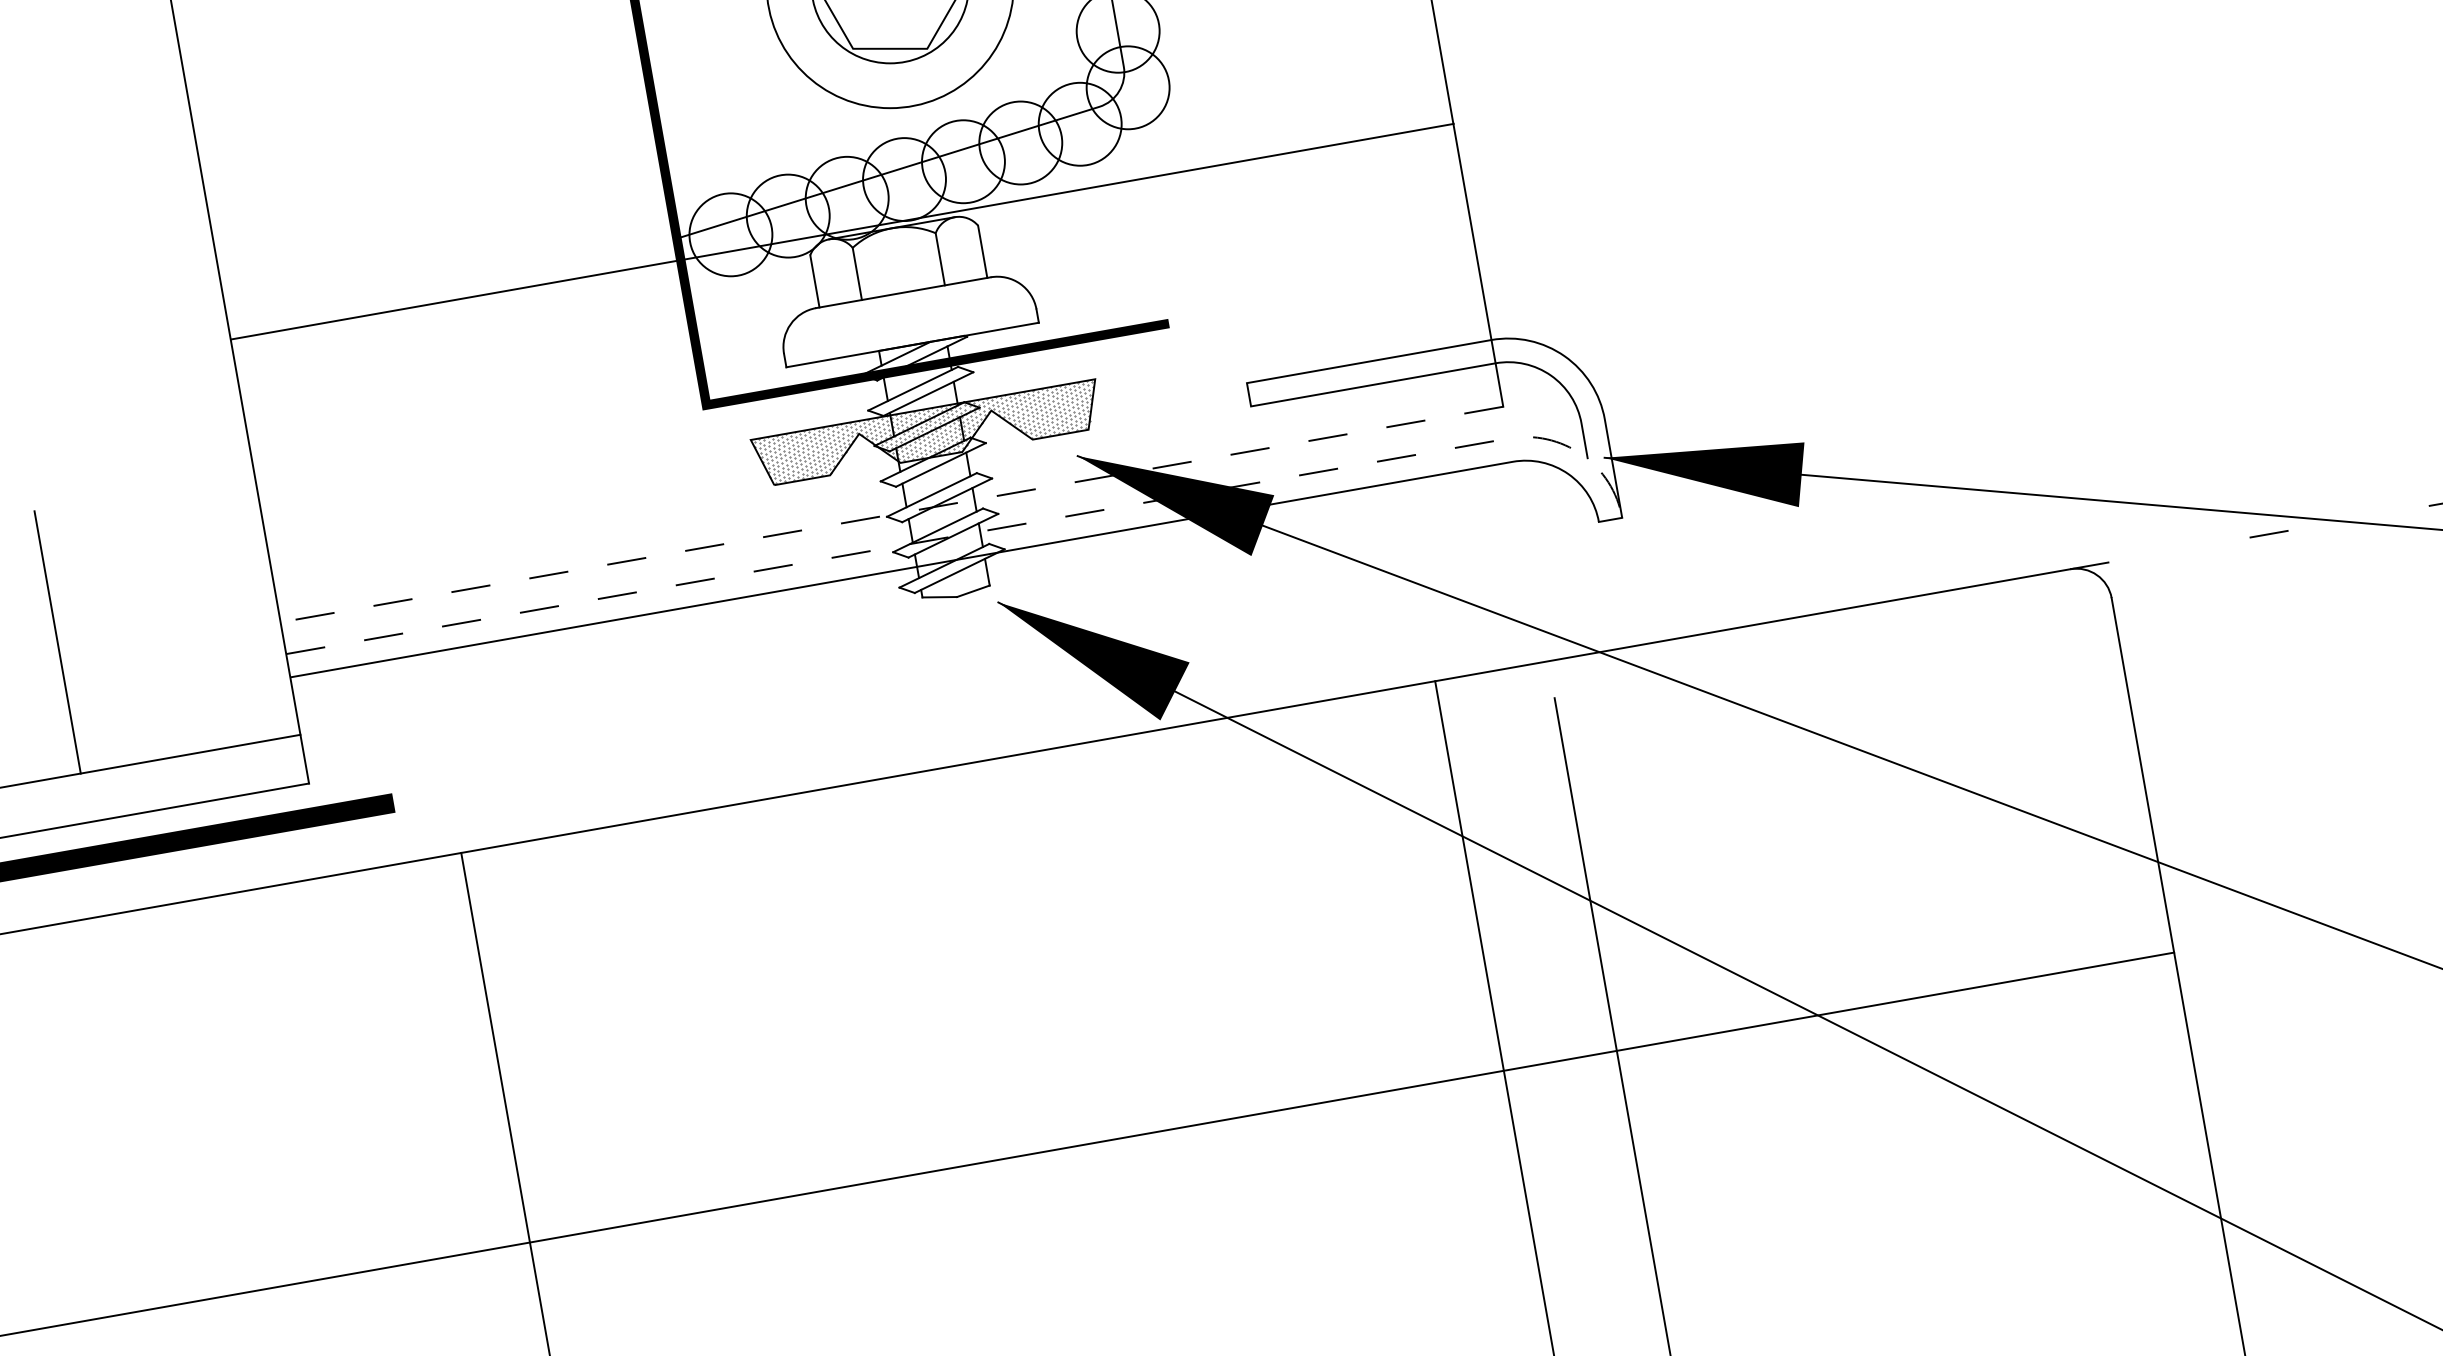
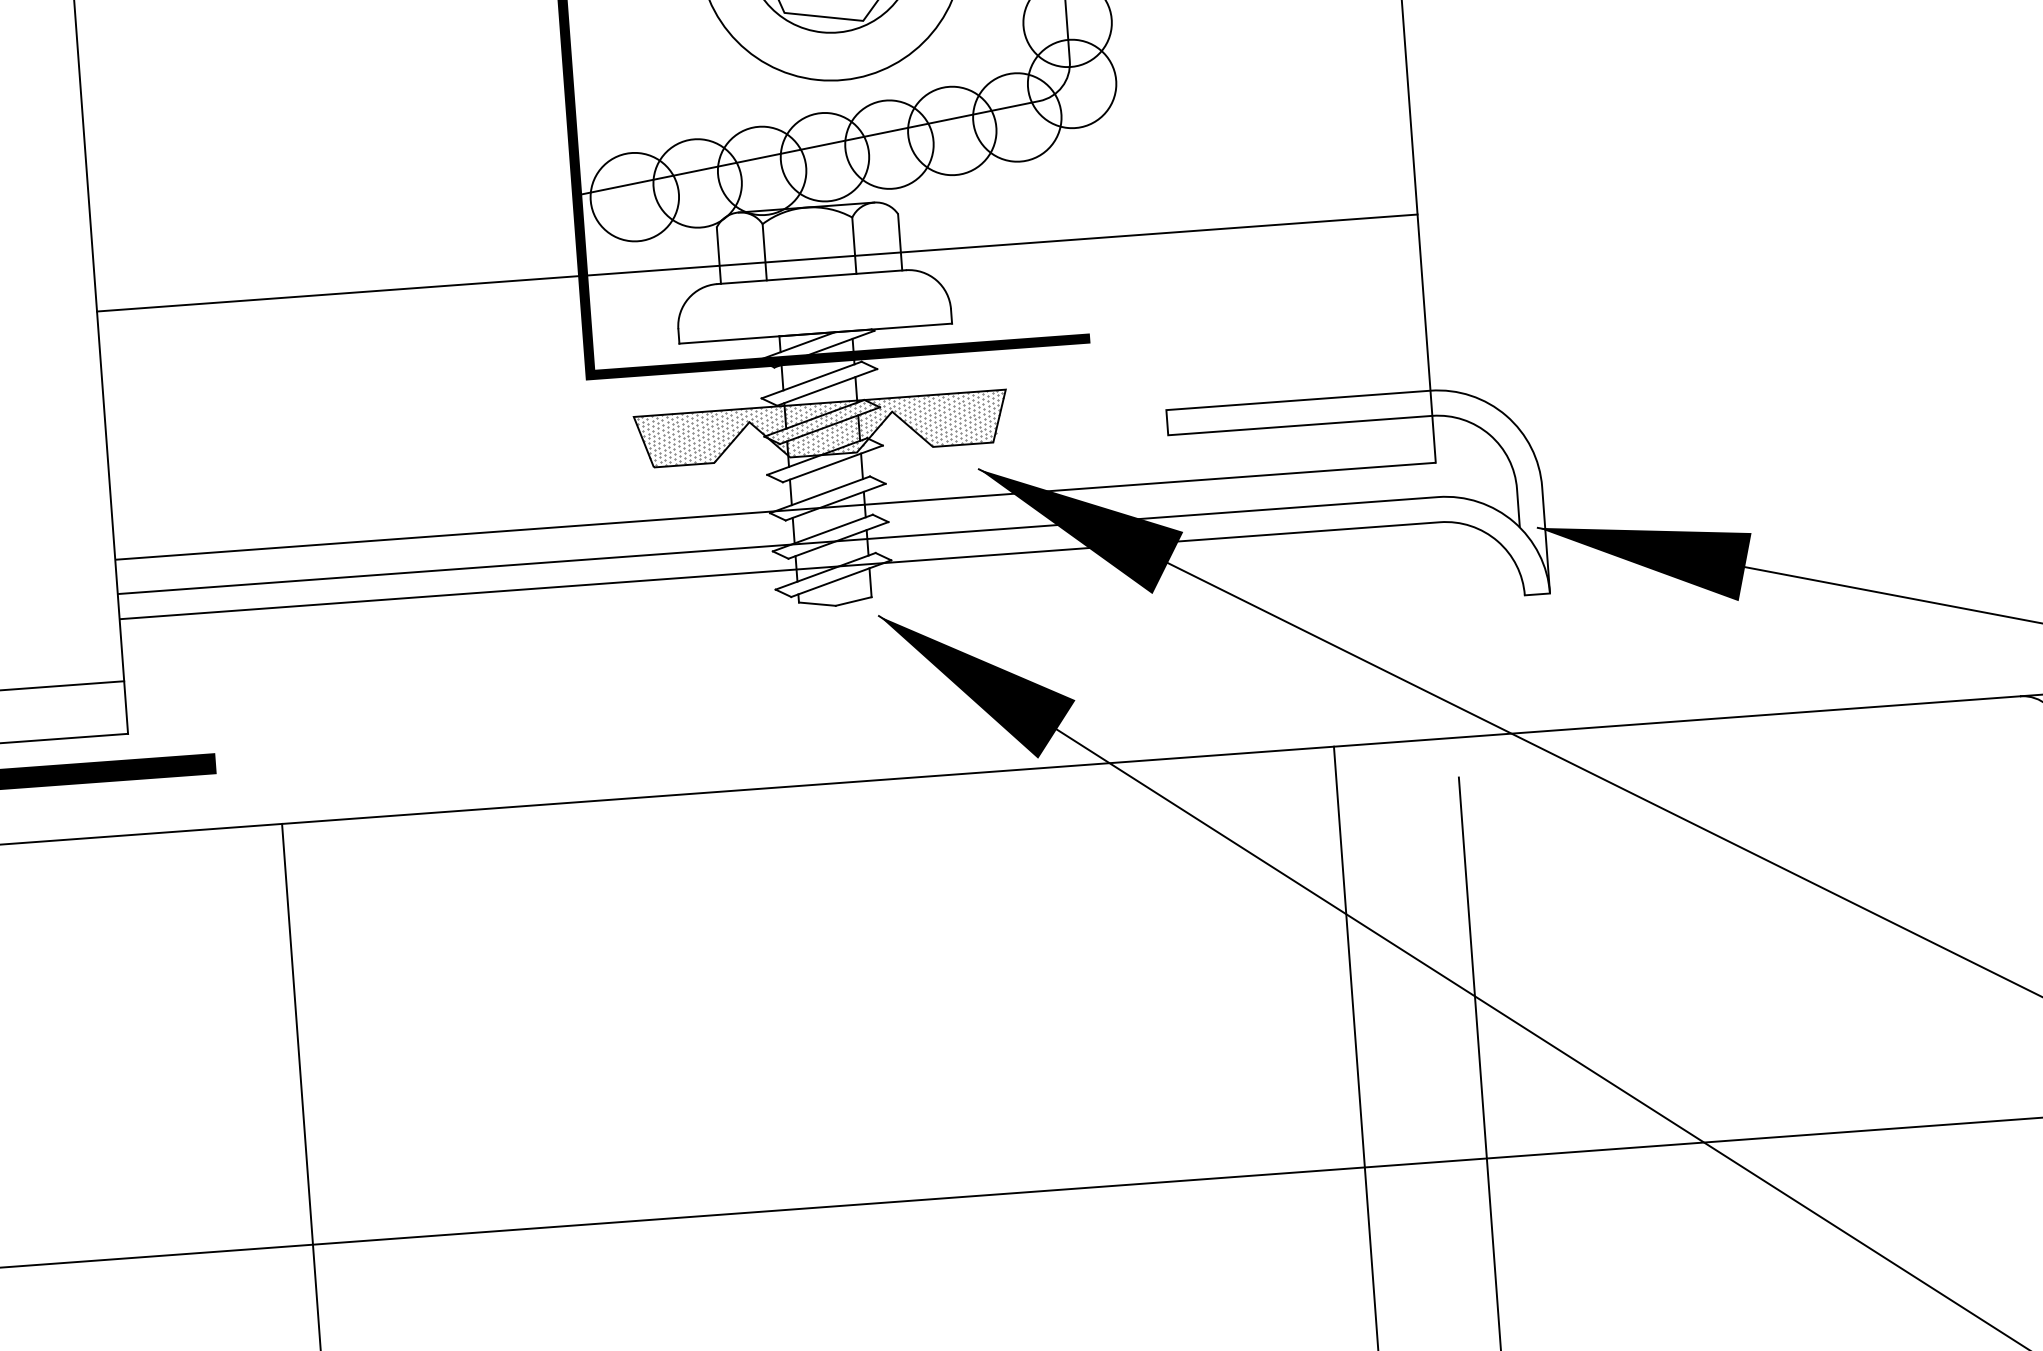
line: (842, 231) -> (757, 262), moved
line: (891, 514) -> (775, 511), dashed -> solid
line: (984, 531) -> (871, 539), dashed -> solid

